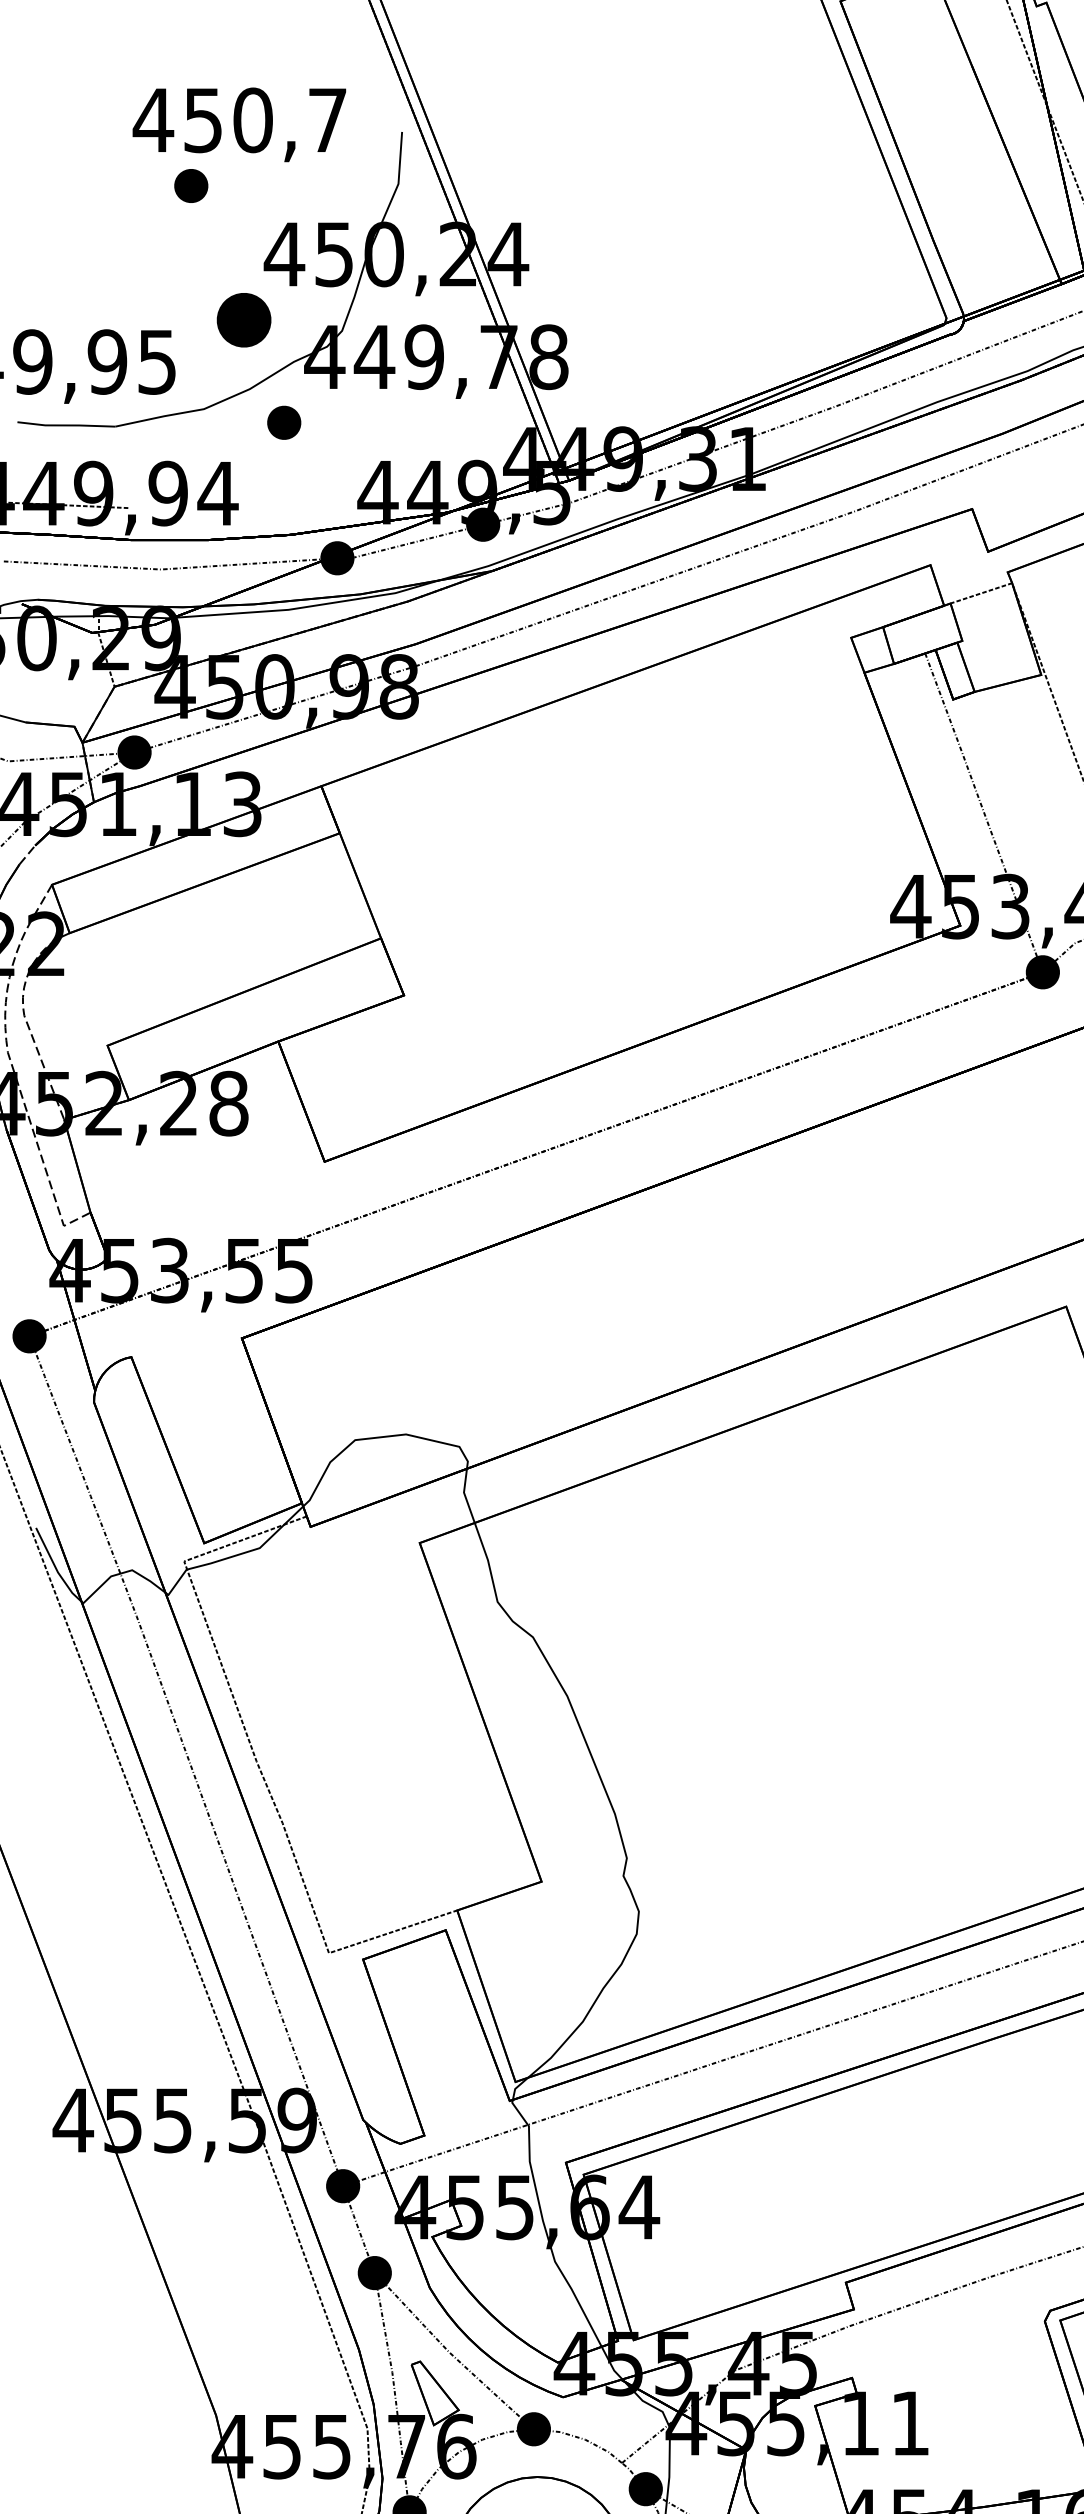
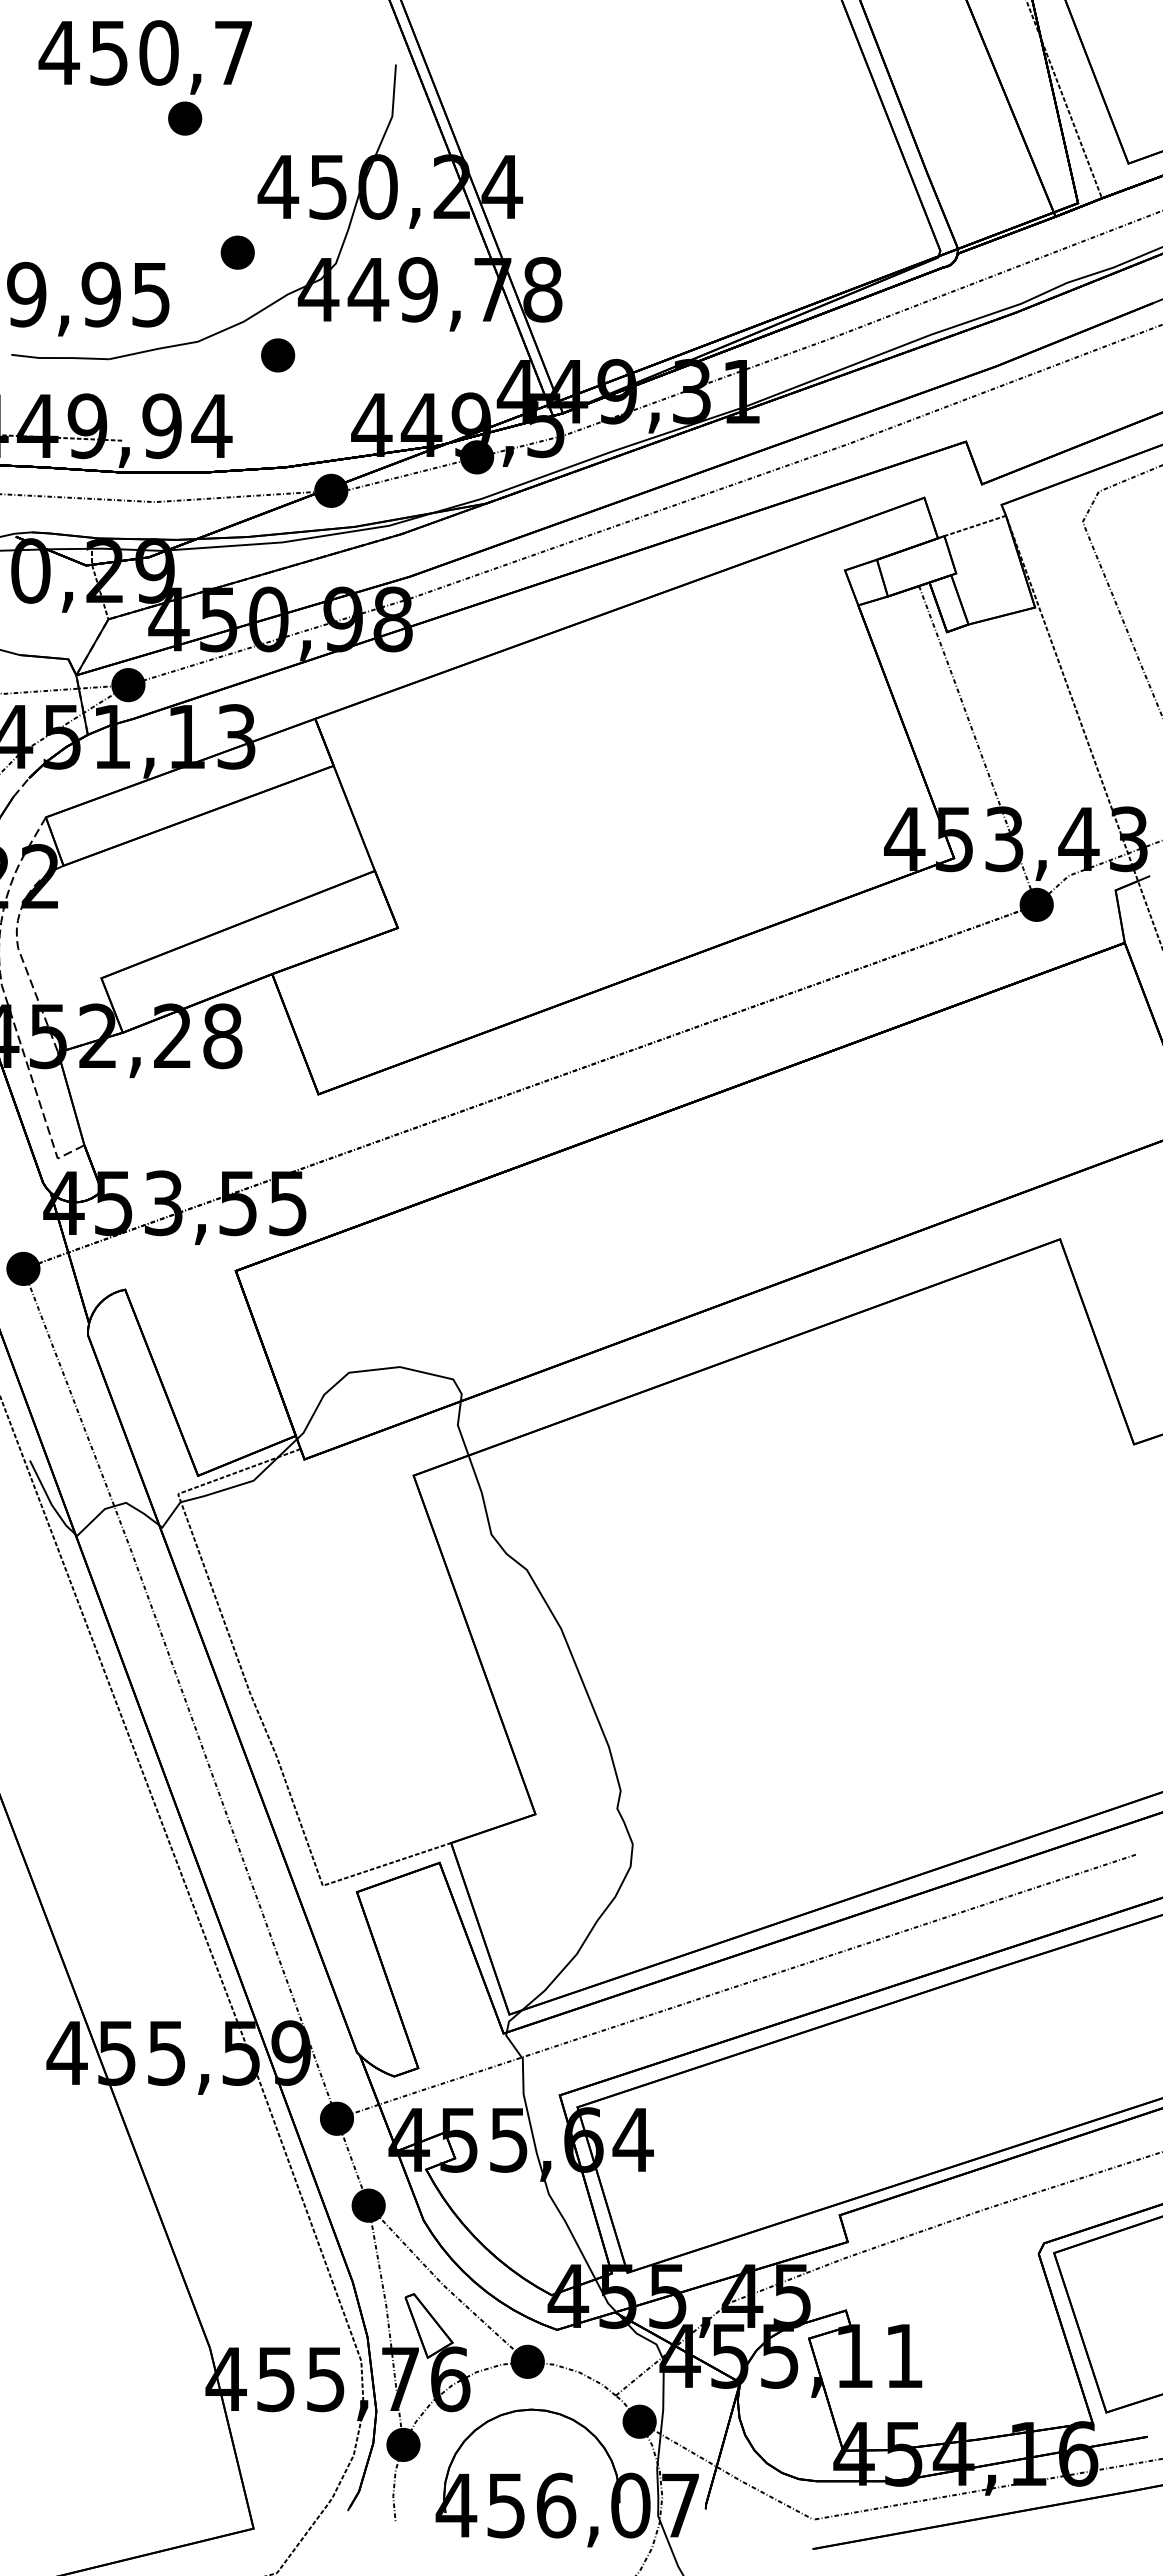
text: (238, 124) -> (144, 57), moved
part: (243, 319) -> (237, 252), size x0.62

